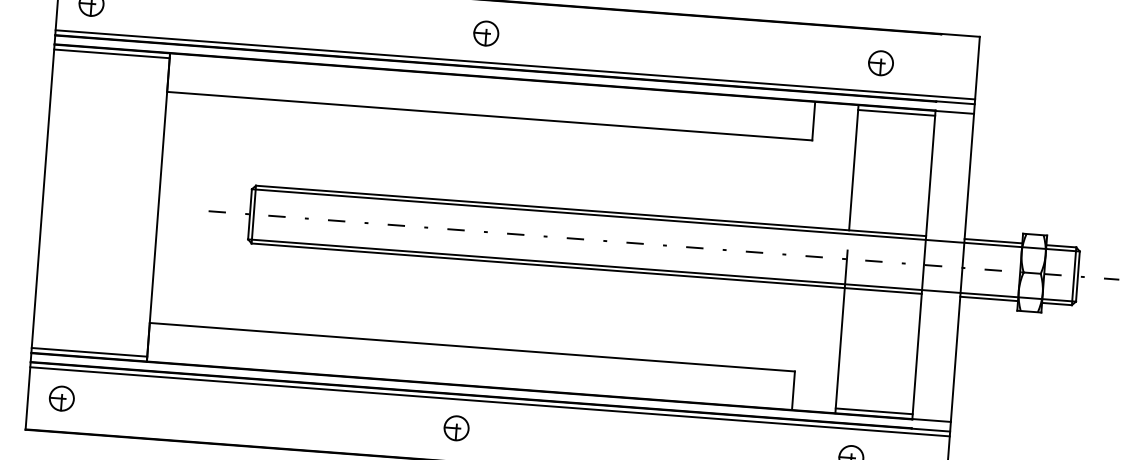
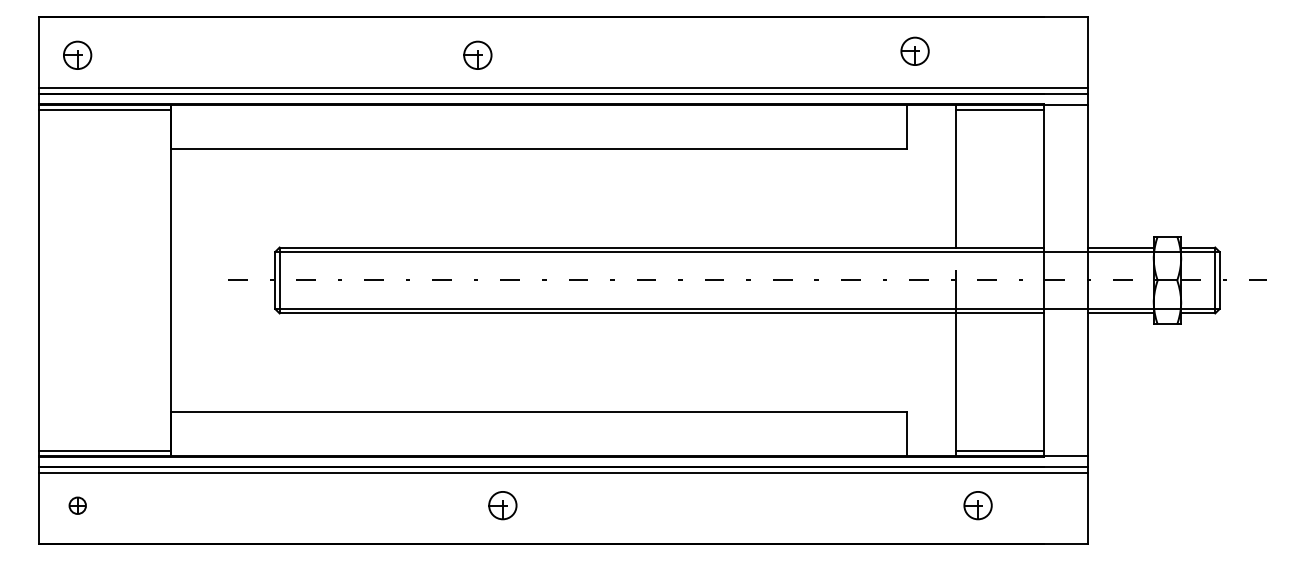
part: (486, 32) -> (477, 54), moved
part: (880, 62) -> (914, 50), moved
part: (61, 398) -> (77, 505), size x0.6
part: (456, 428) -> (502, 505), moved

